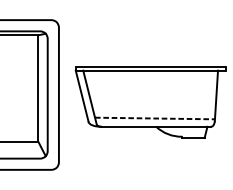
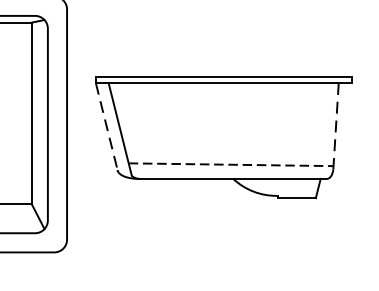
line: (82, 96) -> (107, 127), solid -> dashed
line: (216, 96) -> (336, 127), solid -> dashed

